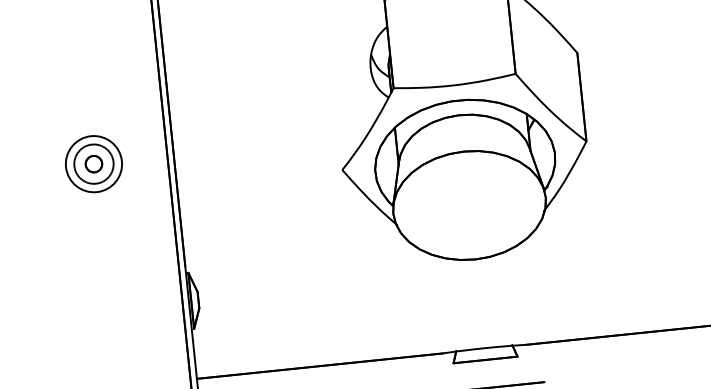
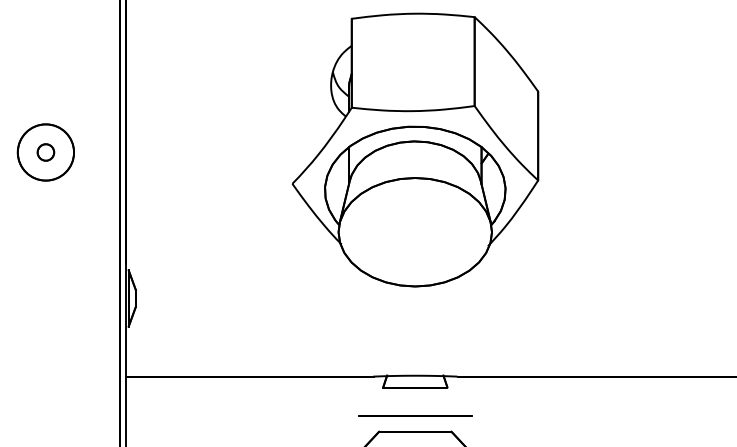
circle: (93, 164) -> (45, 152), size x1.43

